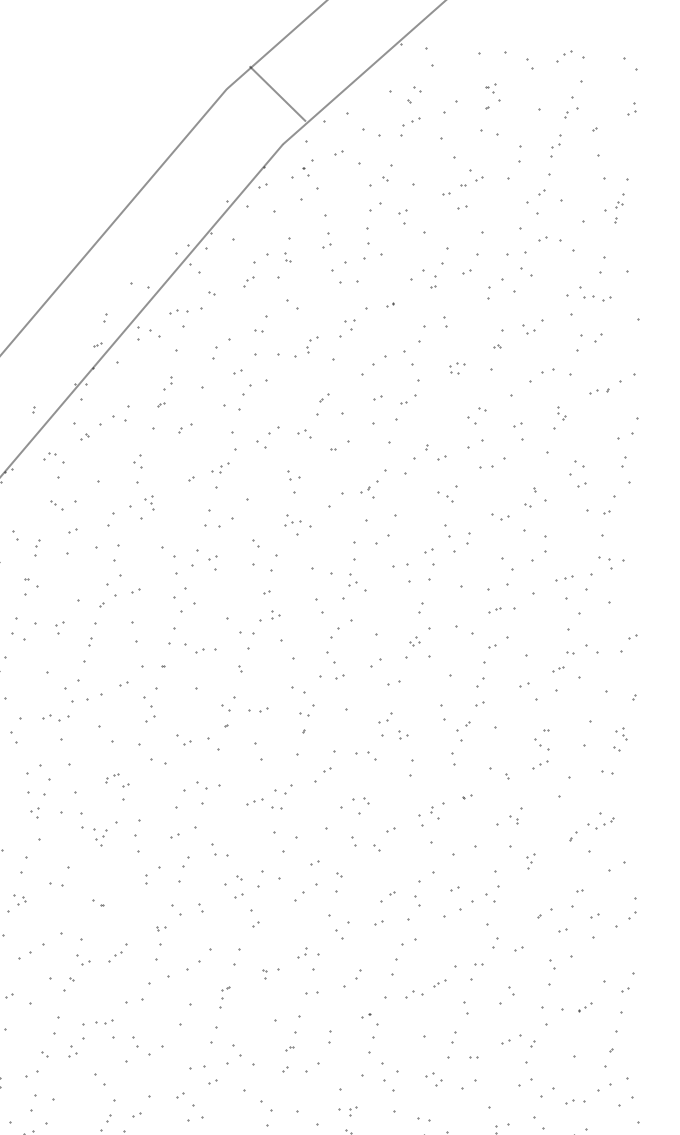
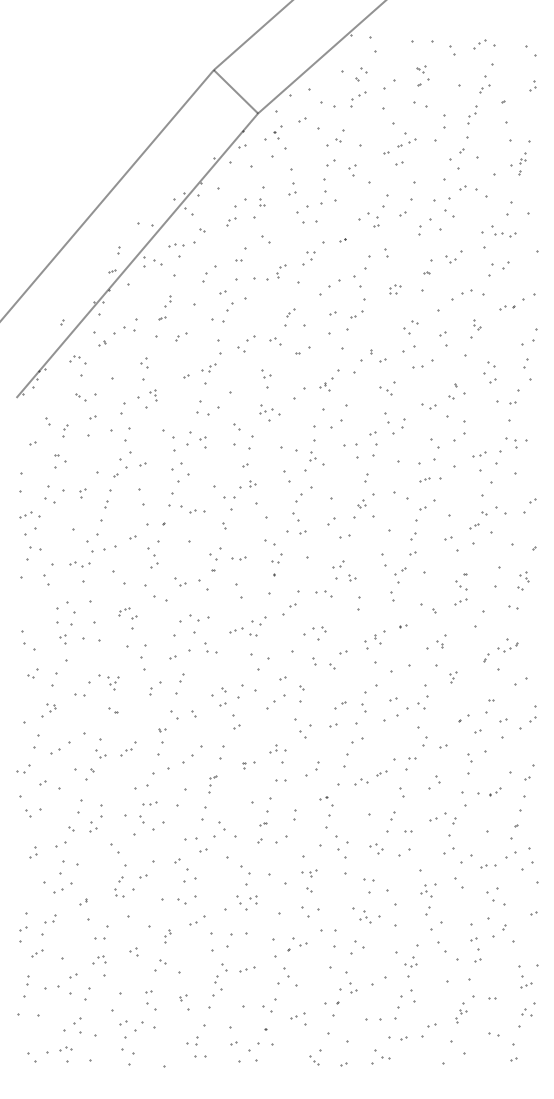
line: (277, 93) -> (235, 91), moved
part: (93, 836) -> (108, 682), moved
part: (219, 849) -> (210, 647), moved
part: (104, 1022) -> (149, 803), moved

